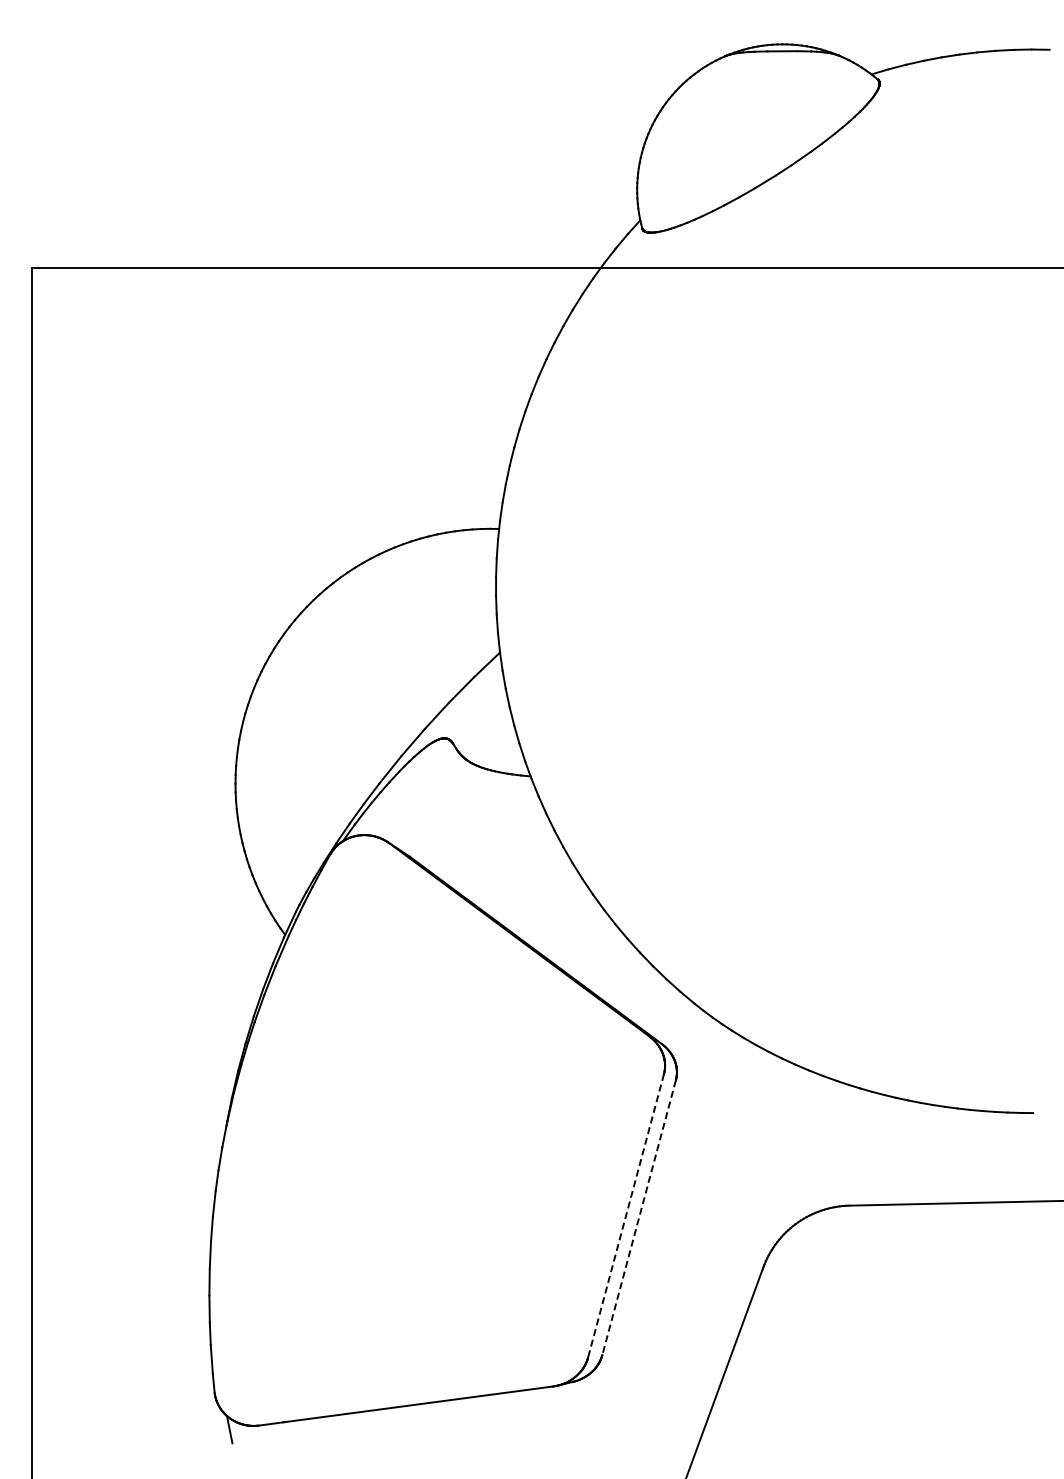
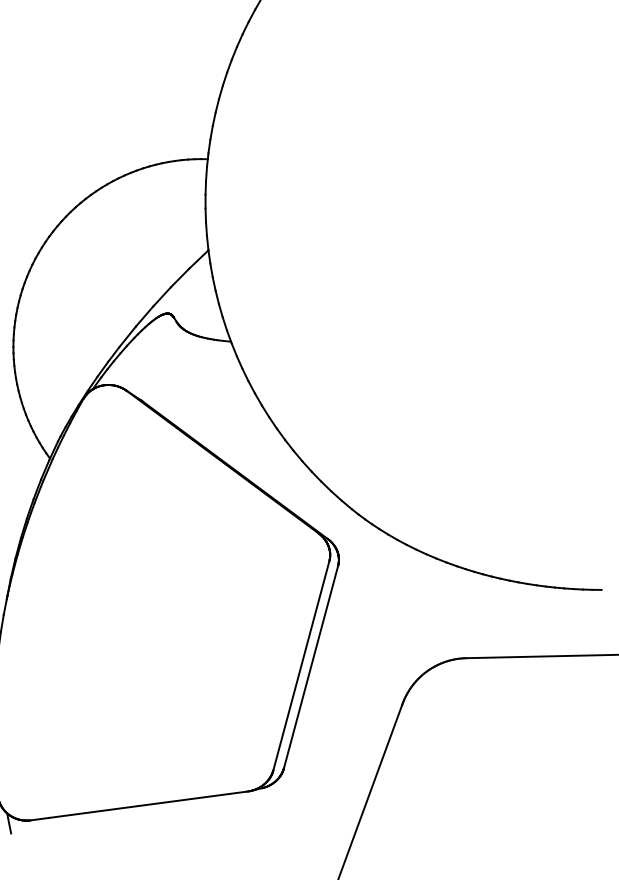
line: (625, 1216) -> (300, 666), dashed -> solid
line: (639, 1218) -> (311, 667), dashed -> solid

